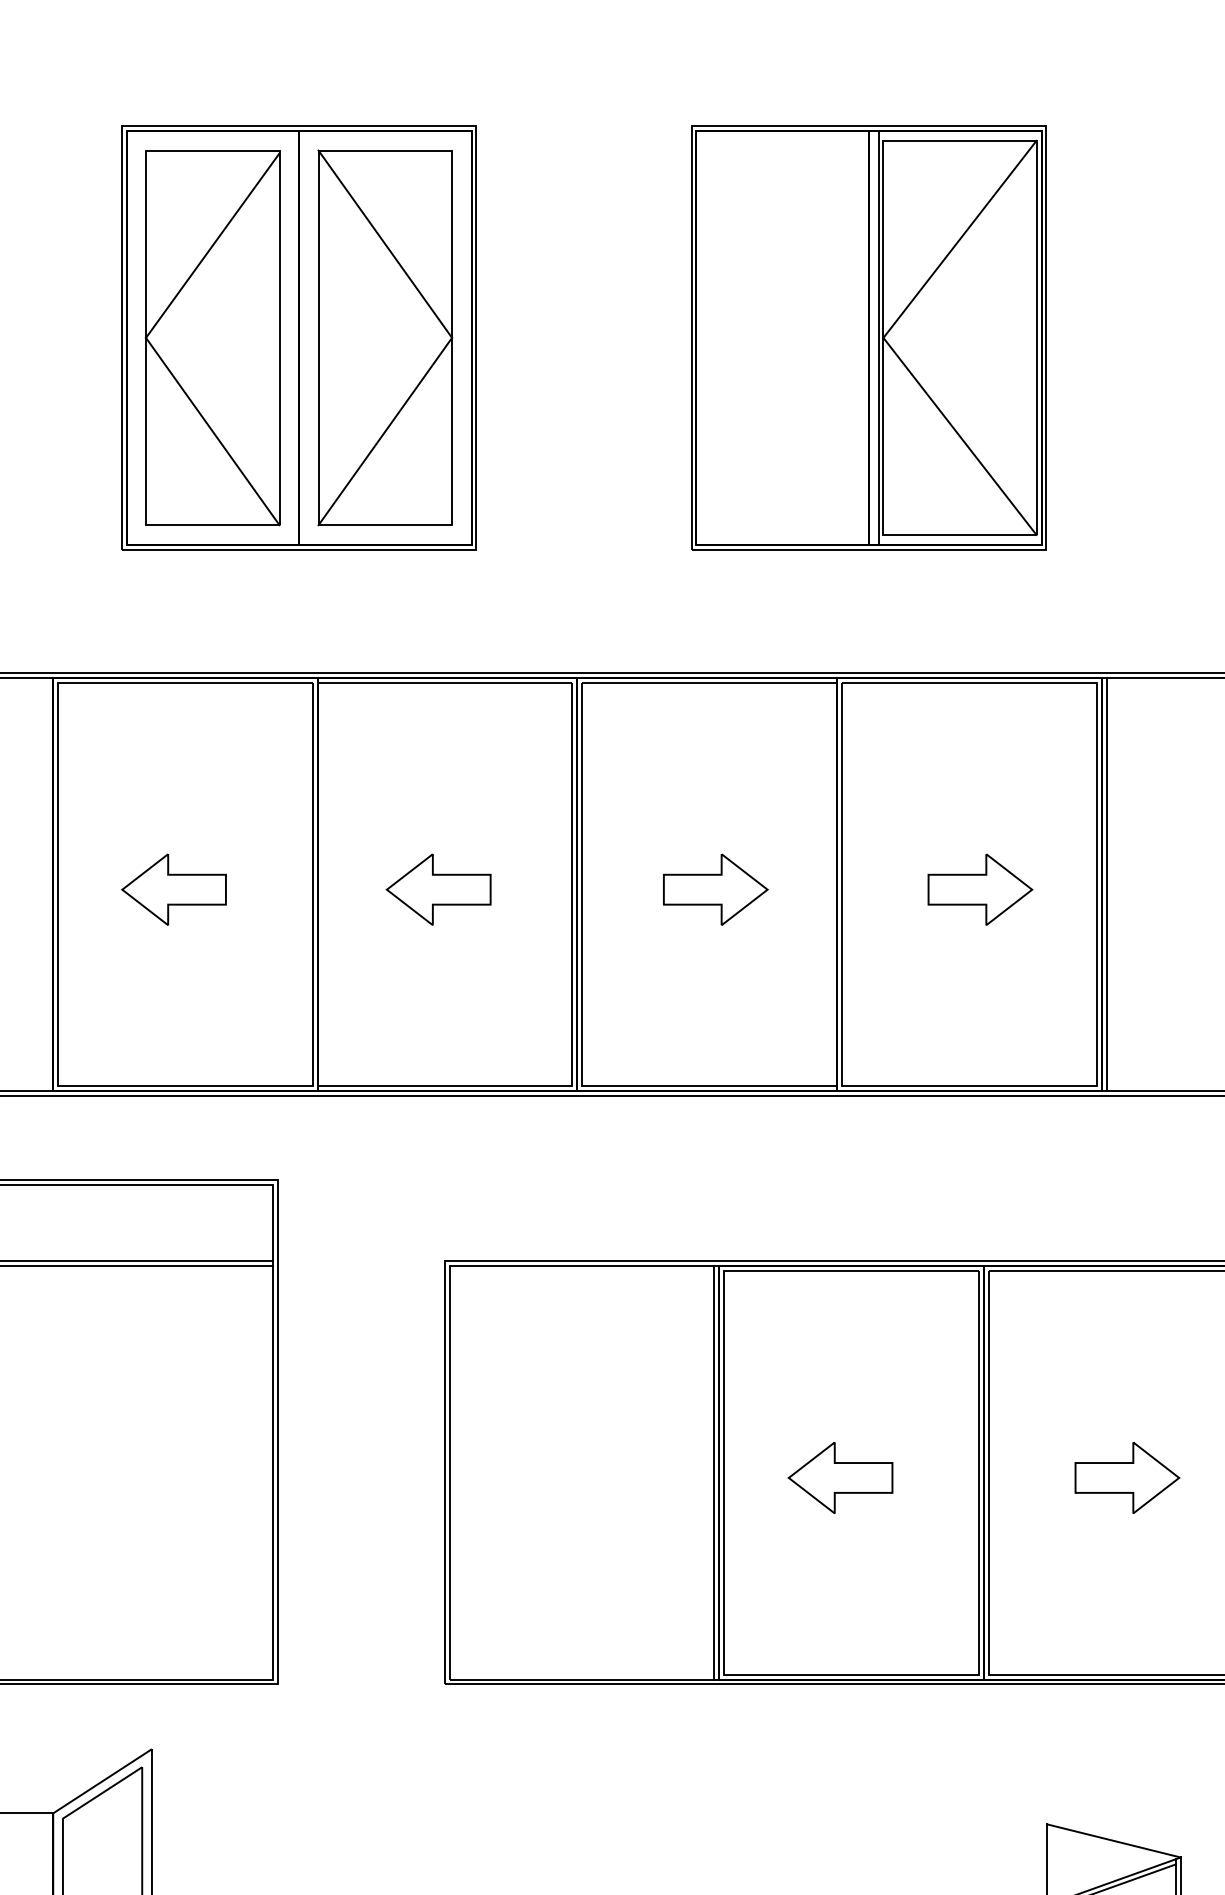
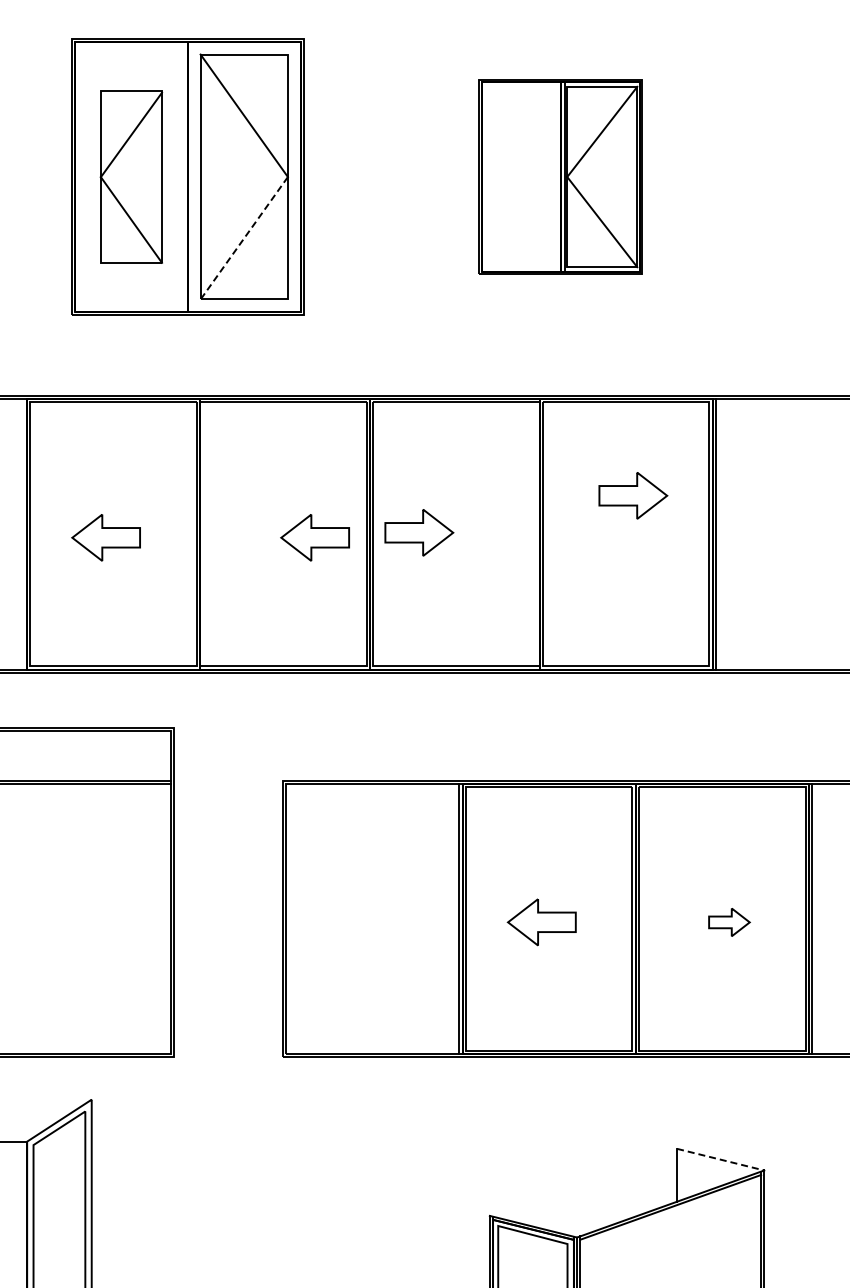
part: (869, 337) -> (560, 176), size x0.7
part: (212, 338) -> (131, 177), size x0.7
line: (384, 431) -> (243, 238), solid -> dashed
part: (437, 889) -> (314, 537), moved
part: (716, 889) -> (419, 532), moved
part: (980, 889) -> (633, 495), moved
part: (1127, 1478) -> (729, 922), size x0.6
line: (1113, 1840) -> (720, 1159), solid -> dashed

